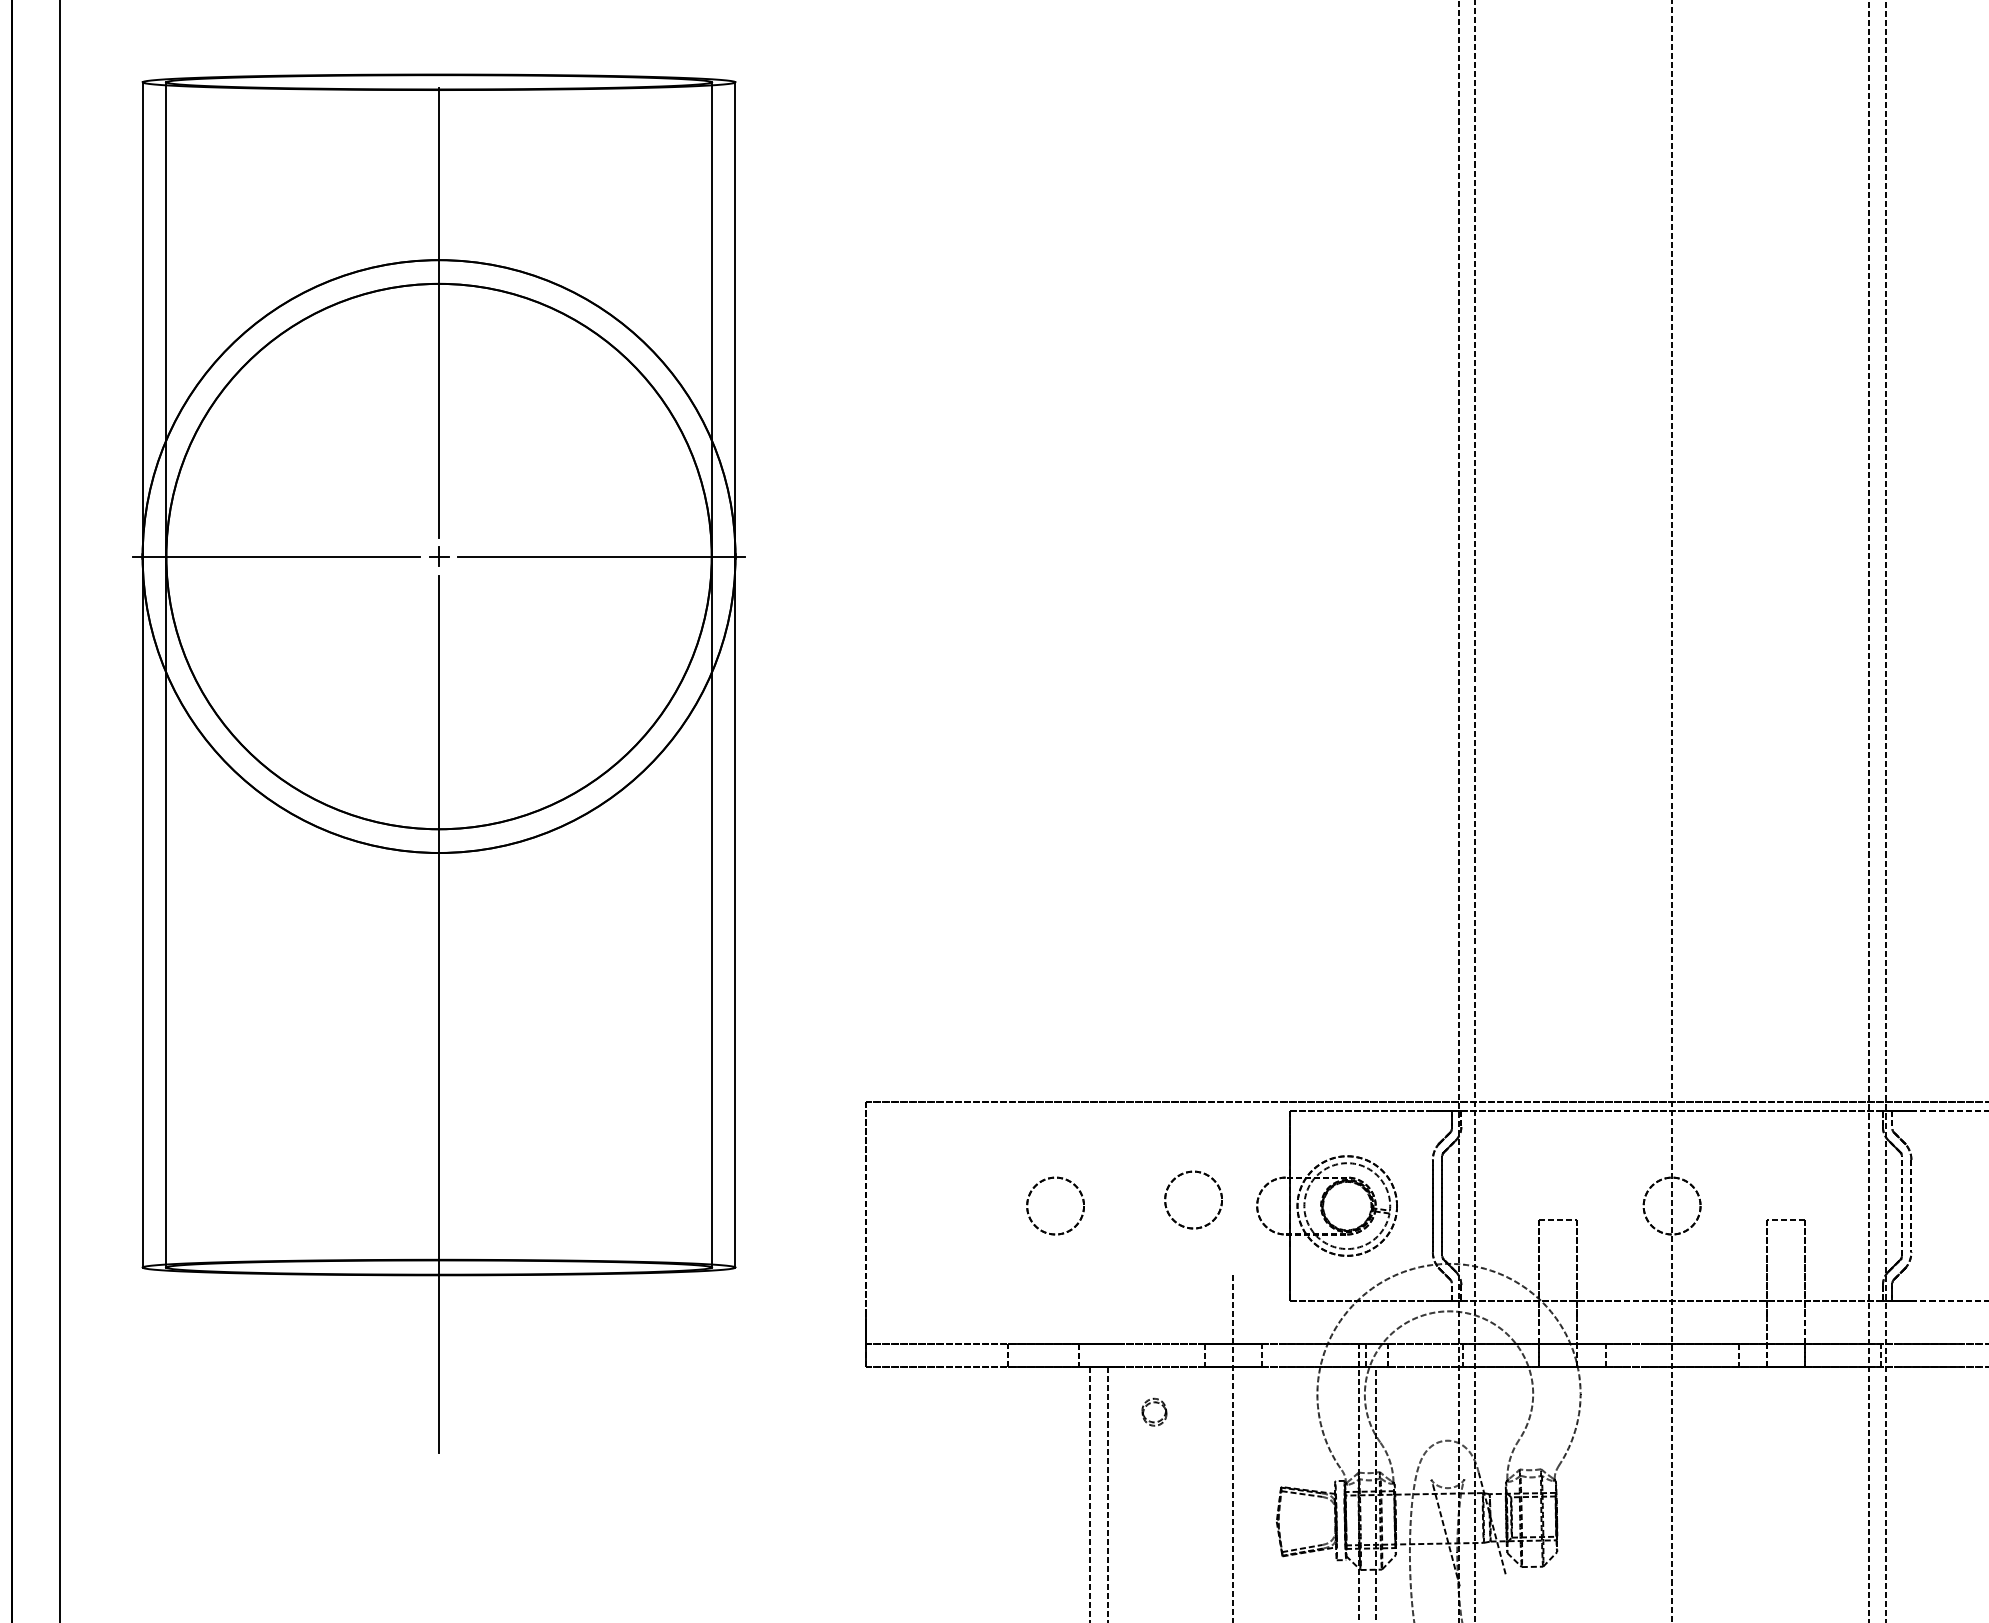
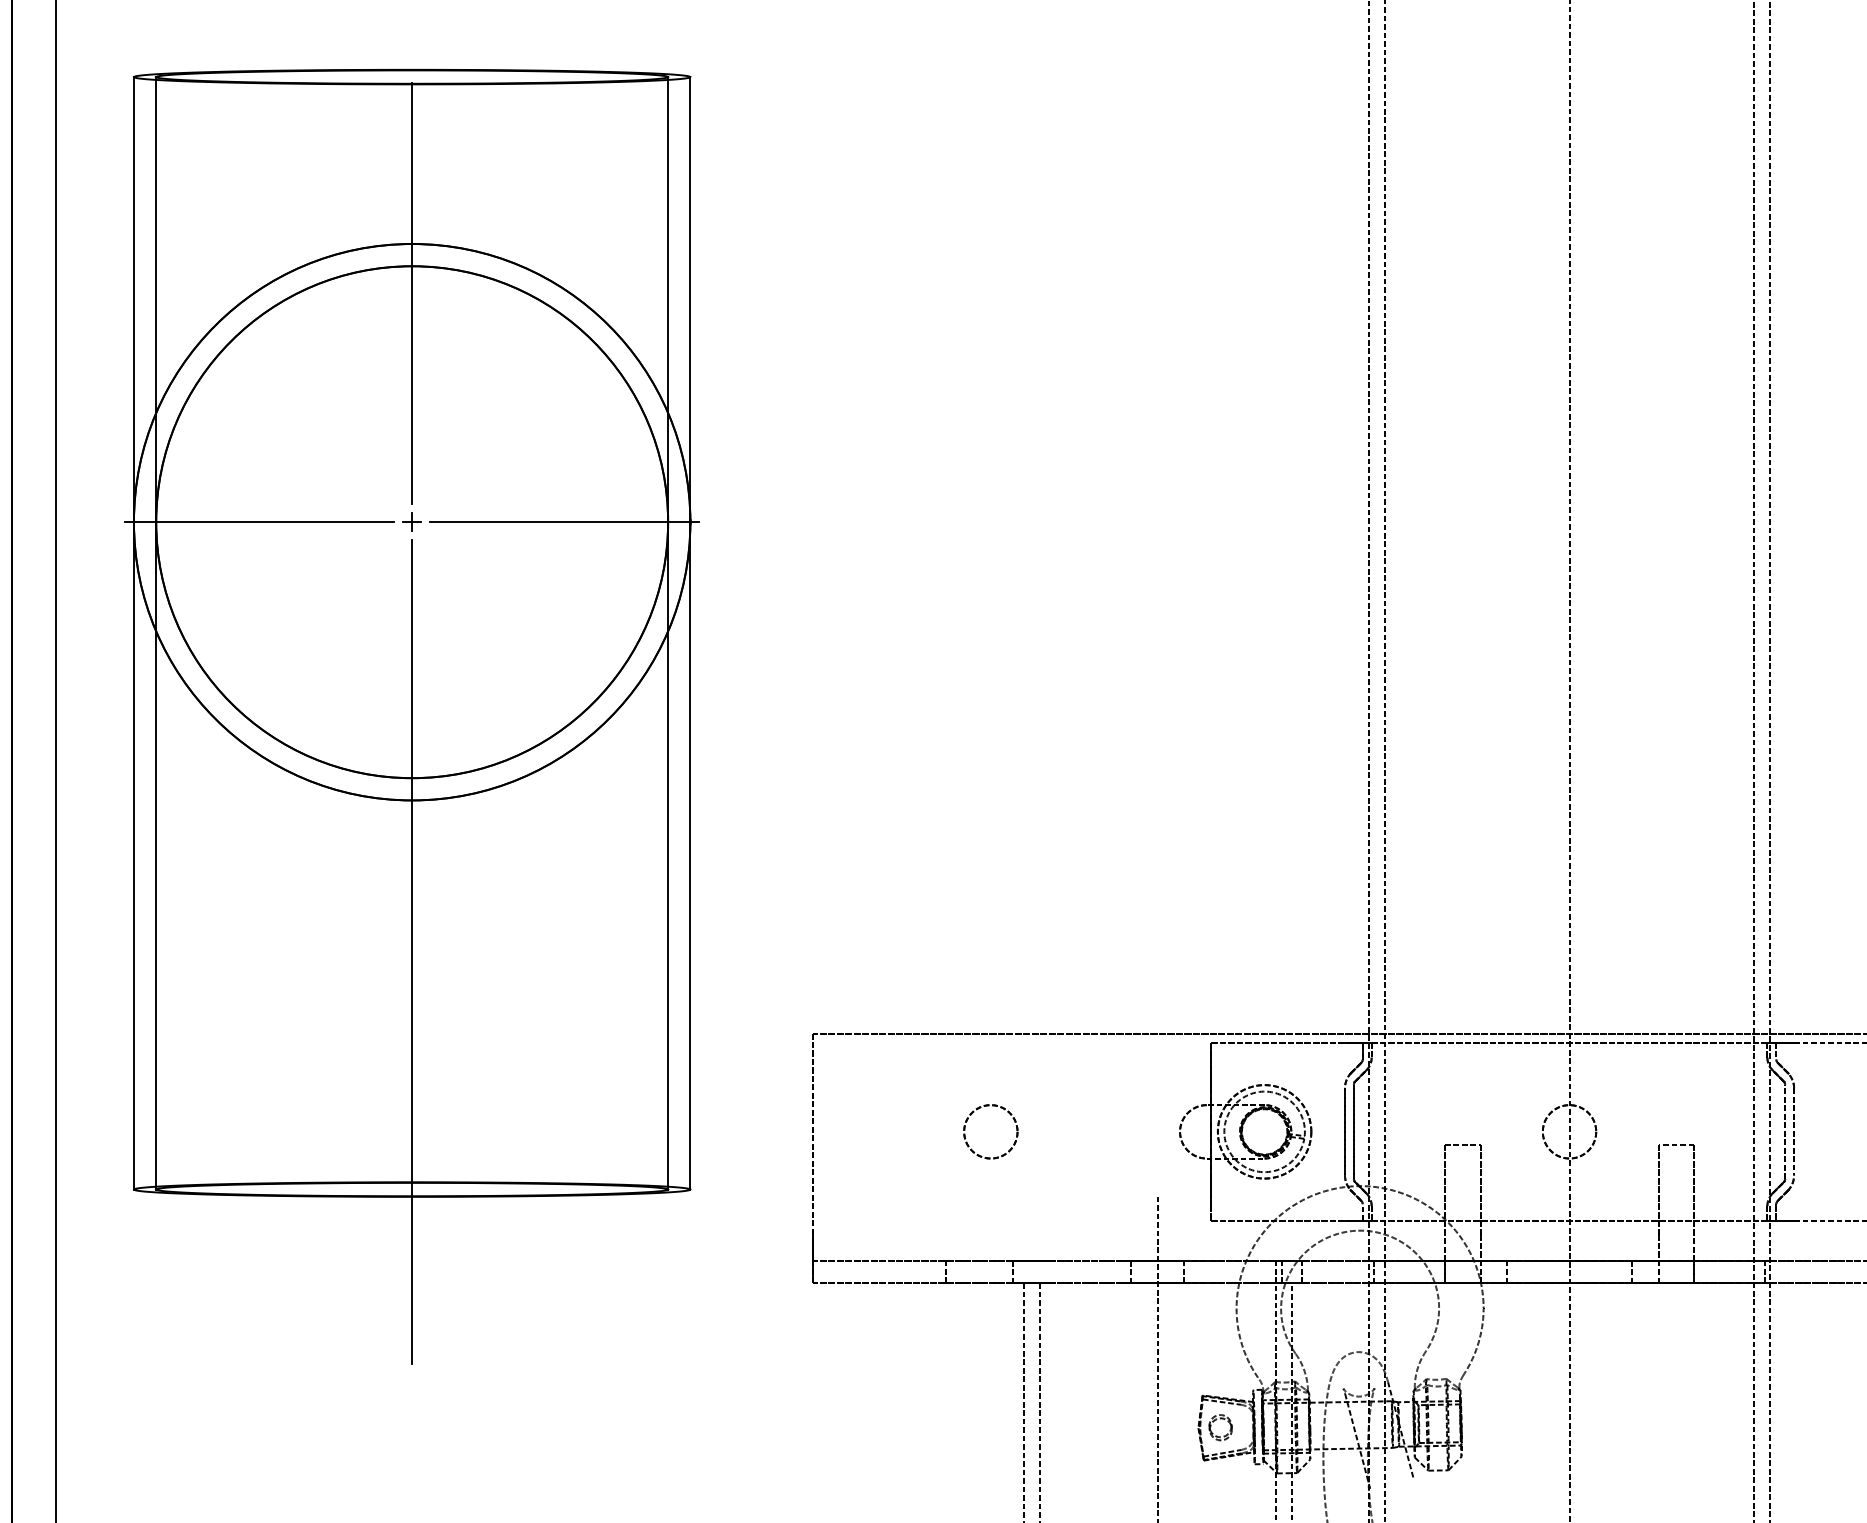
part: (1188, 1173) -> (1115, 1101), removed
part: (1154, 1403) -> (1220, 1419), moved

